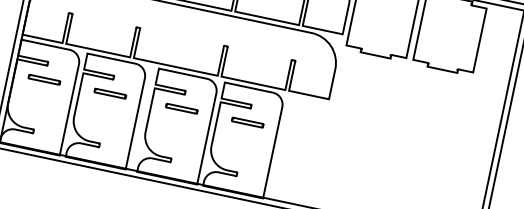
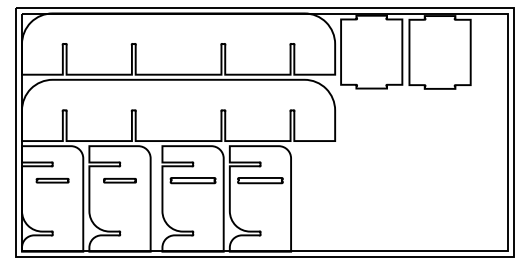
part: (181, 108) -> (192, 180), size x1.4
part: (247, 122) -> (260, 180), size x1.4

